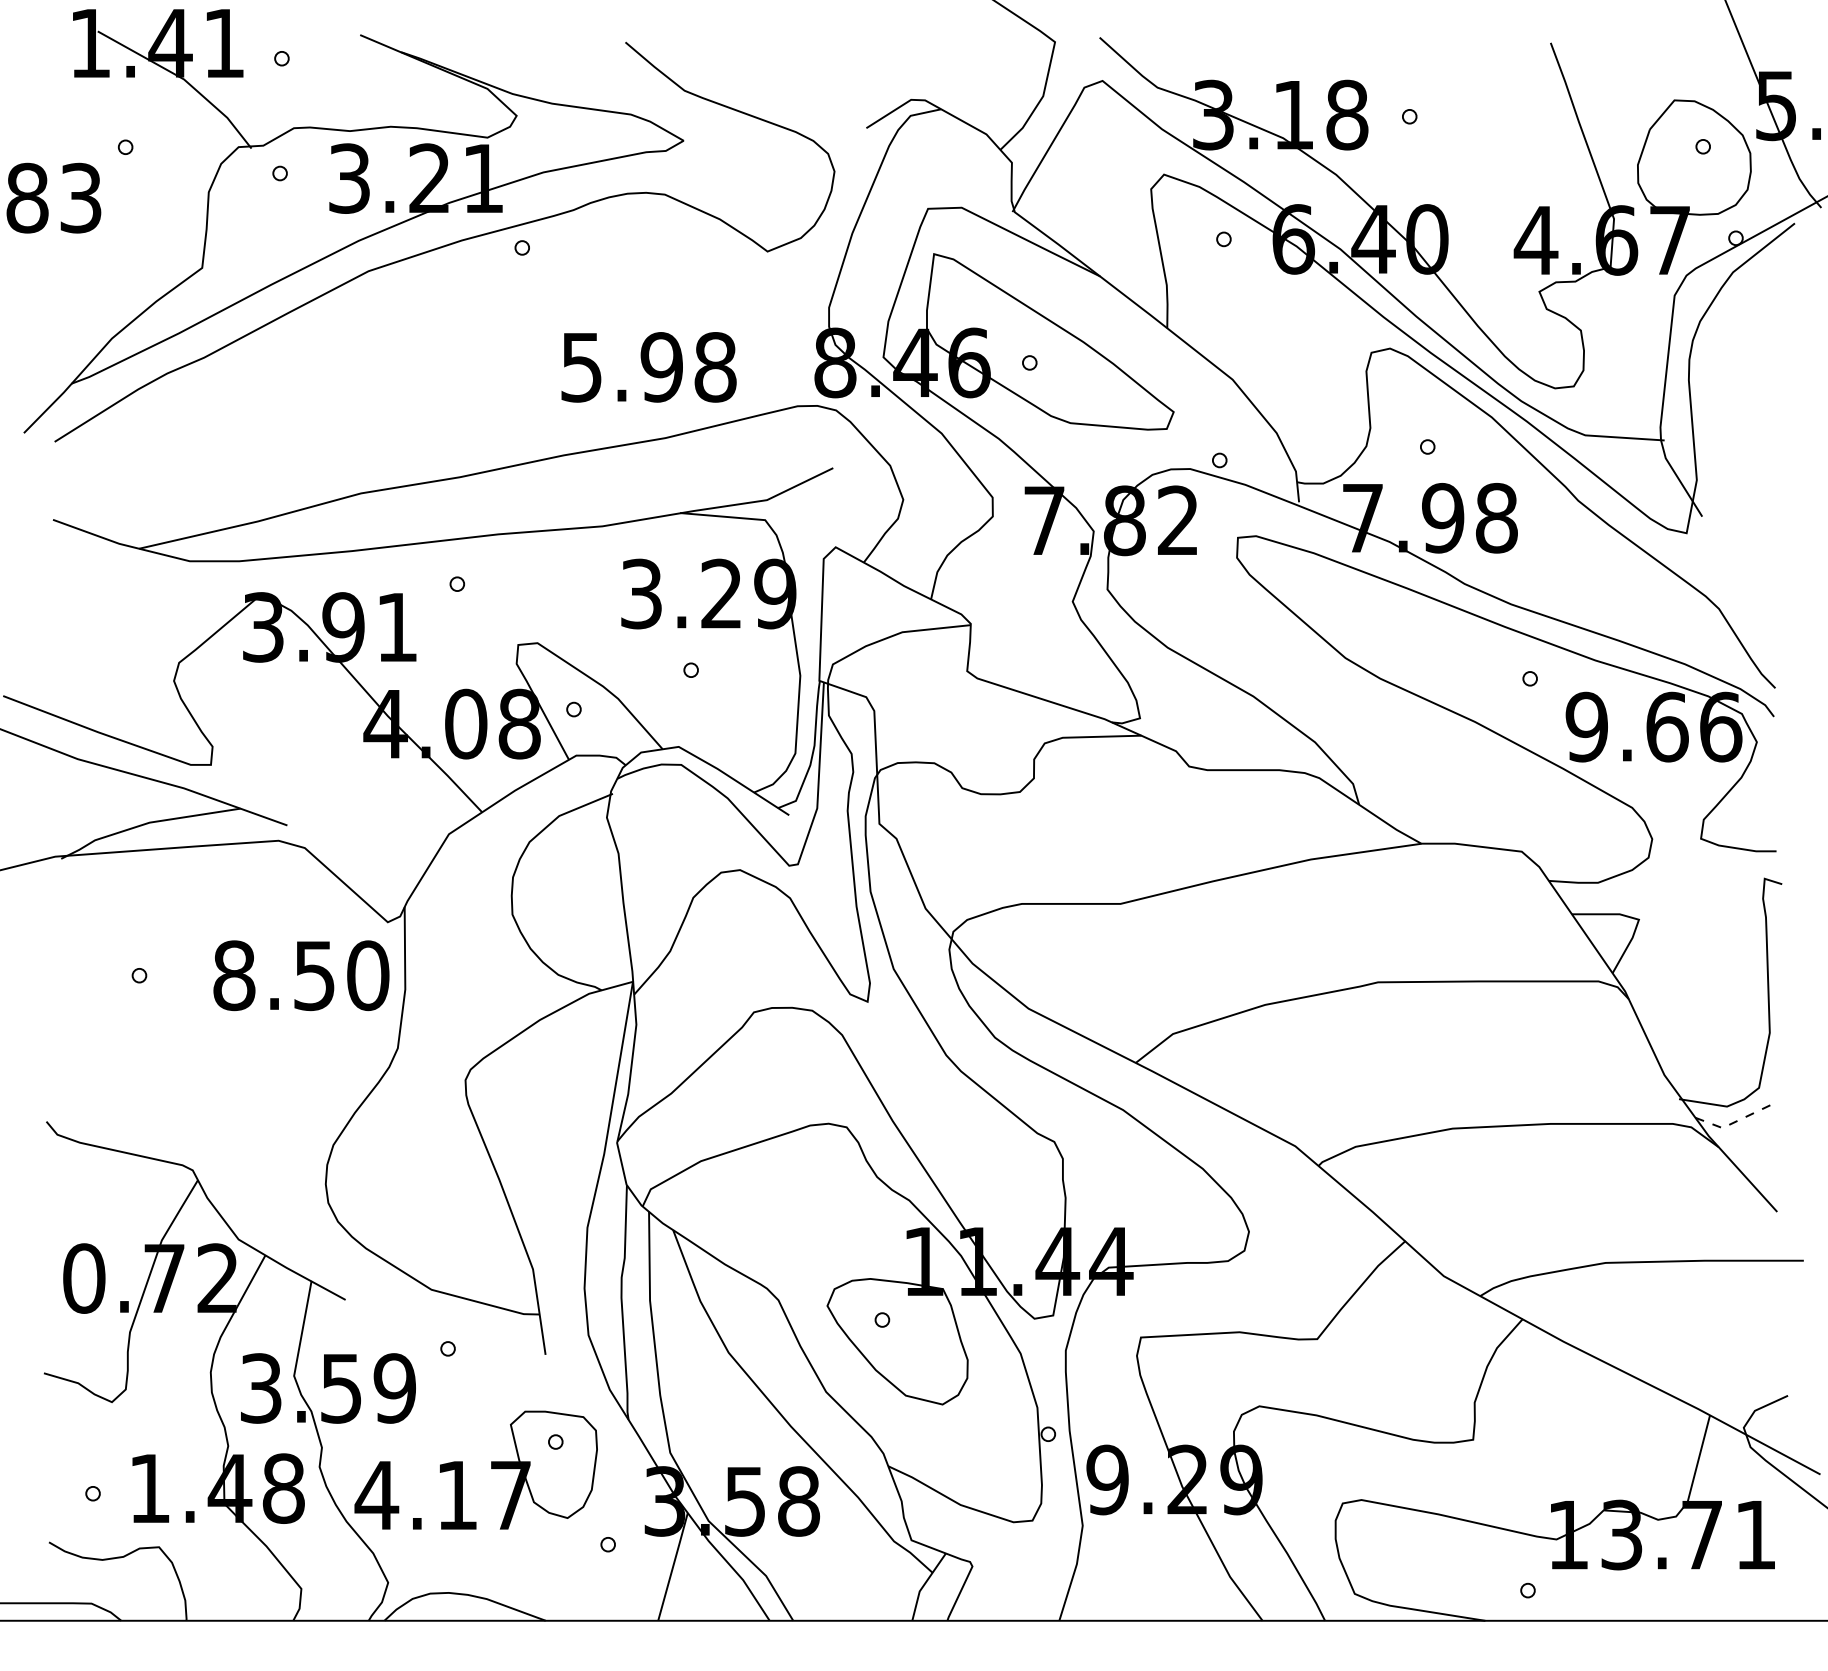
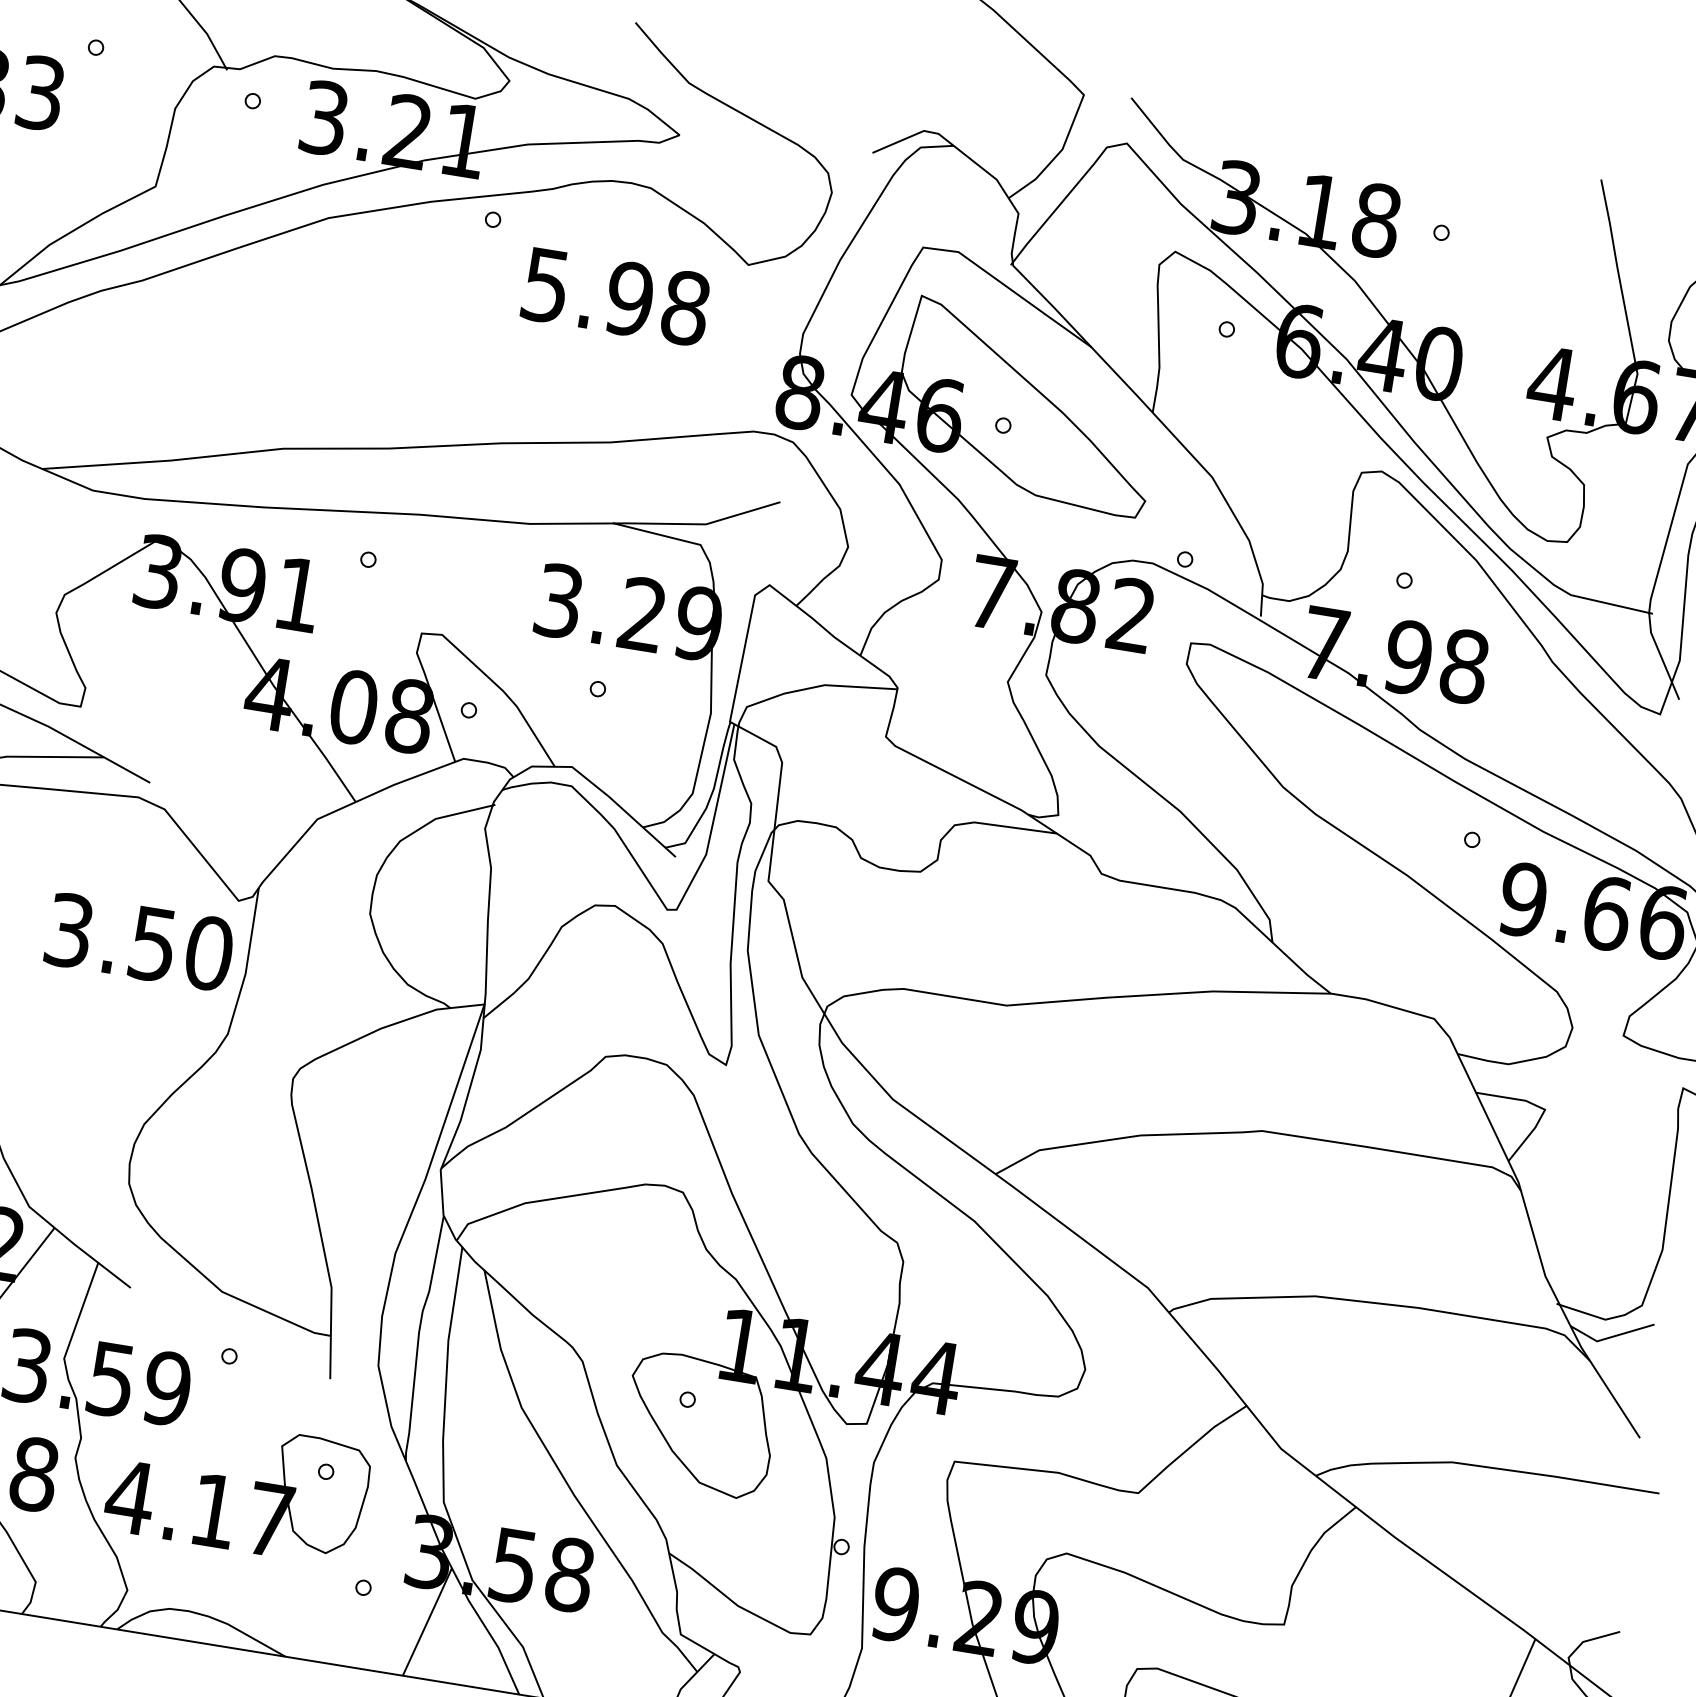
text: (648, 367) -> (615, 297), moved
text: (234, 975) -> (69, 930), 8.50 -> 3.50
line: (1735, 1122) -> (1611, 1337), dashed -> solid

